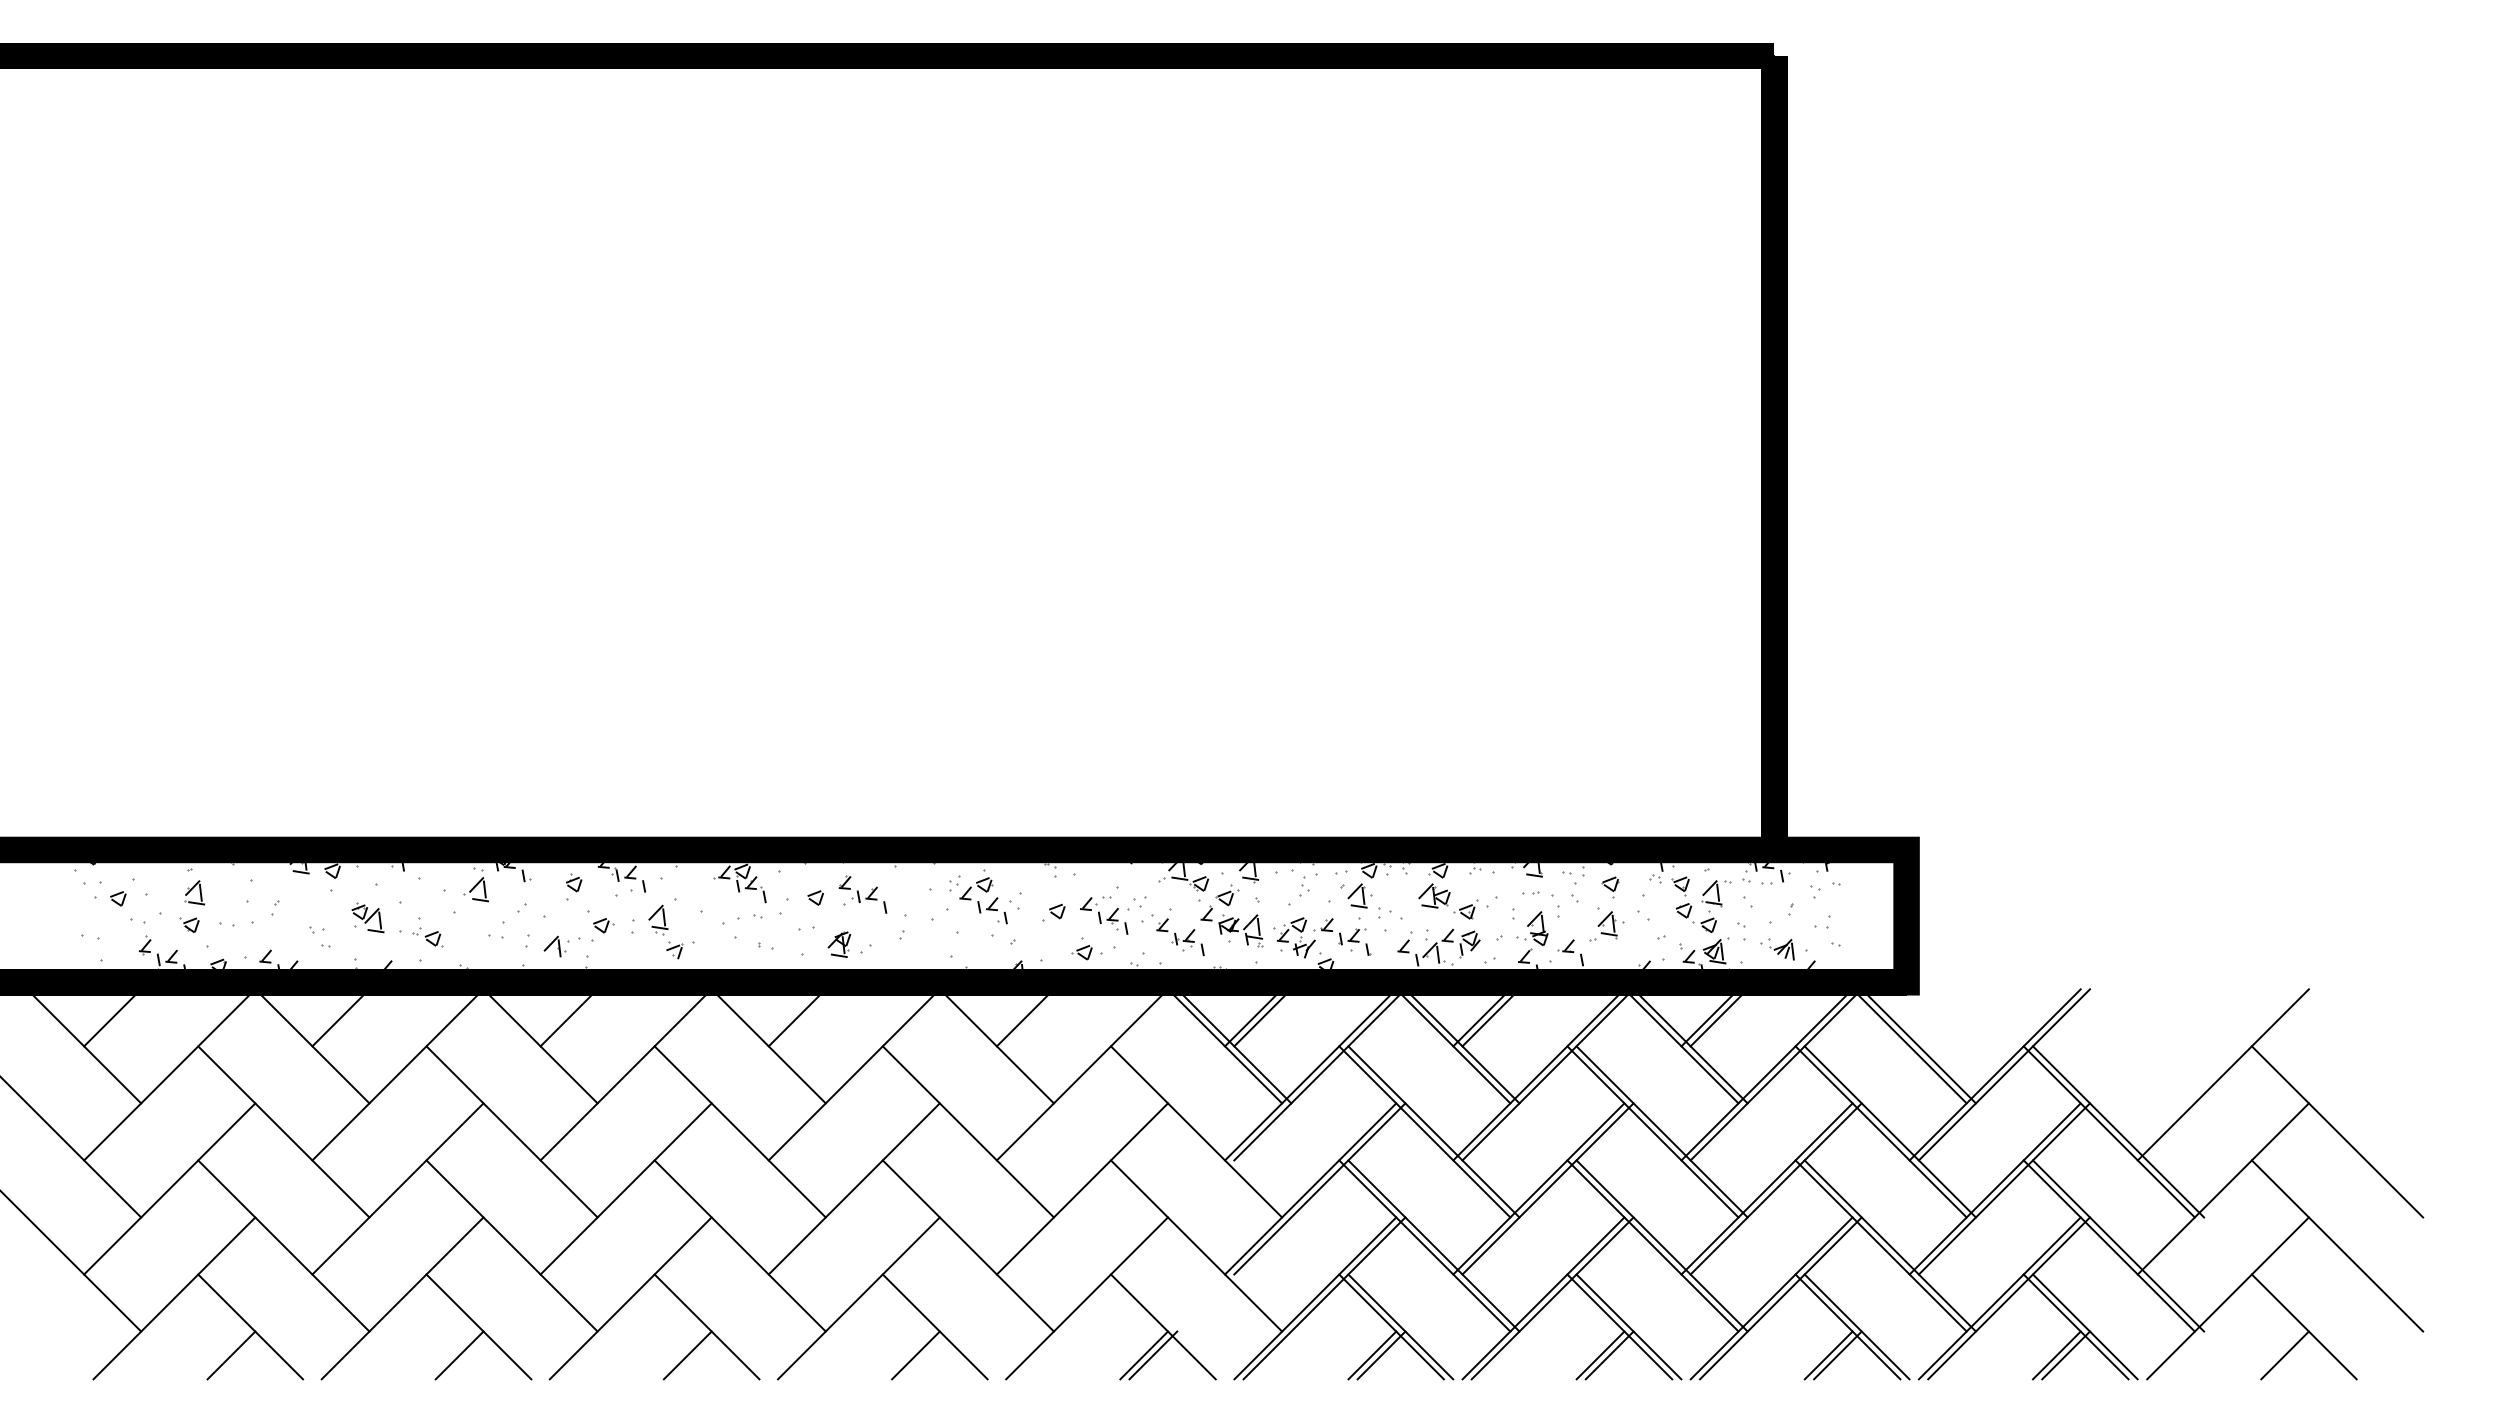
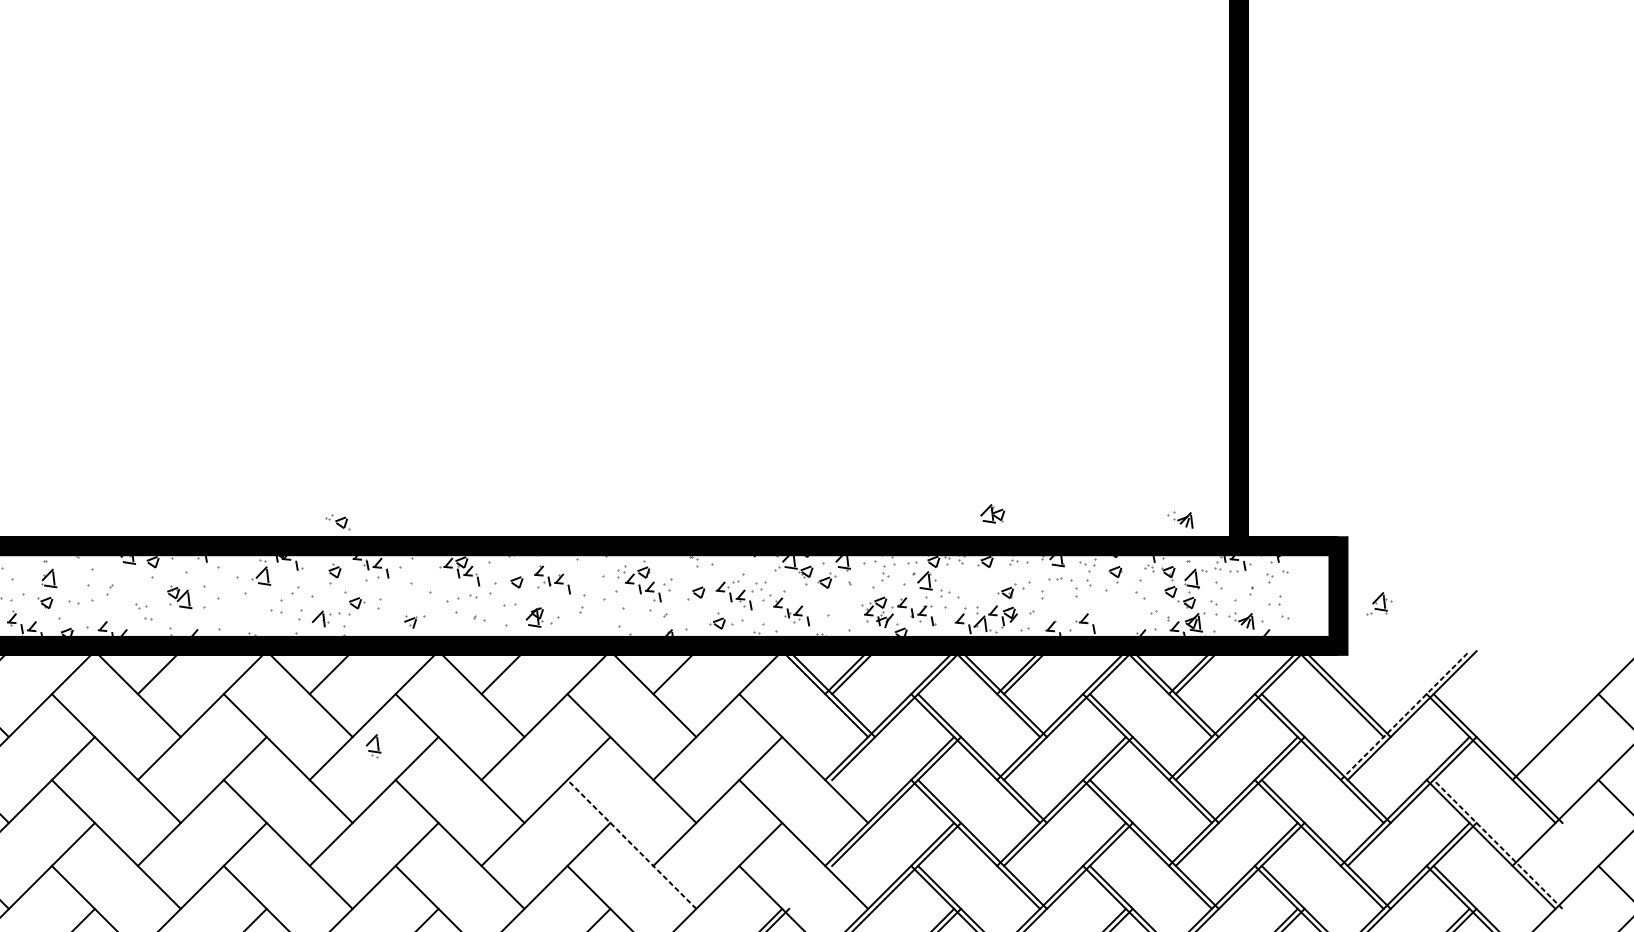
part: (1696, 815) -> (1180, 520), added
part: (1434, 895) -> (992, 513), moved
part: (658, 919) -> (373, 745), moved
part: (1231, 926) -> (830, 603), removed
part: (1606, 926) -> (1379, 603), moved
part: (1532, 928) -> (1056, 605), removed
part: (427, 937) -> (337, 521), moved
line: (1995, 1074) -> (1405, 715), solid -> dashed
line: (968, 1245) -> (632, 844), solid -> dashed
line: (2118, 1245) -> (1498, 844), solid -> dashed

